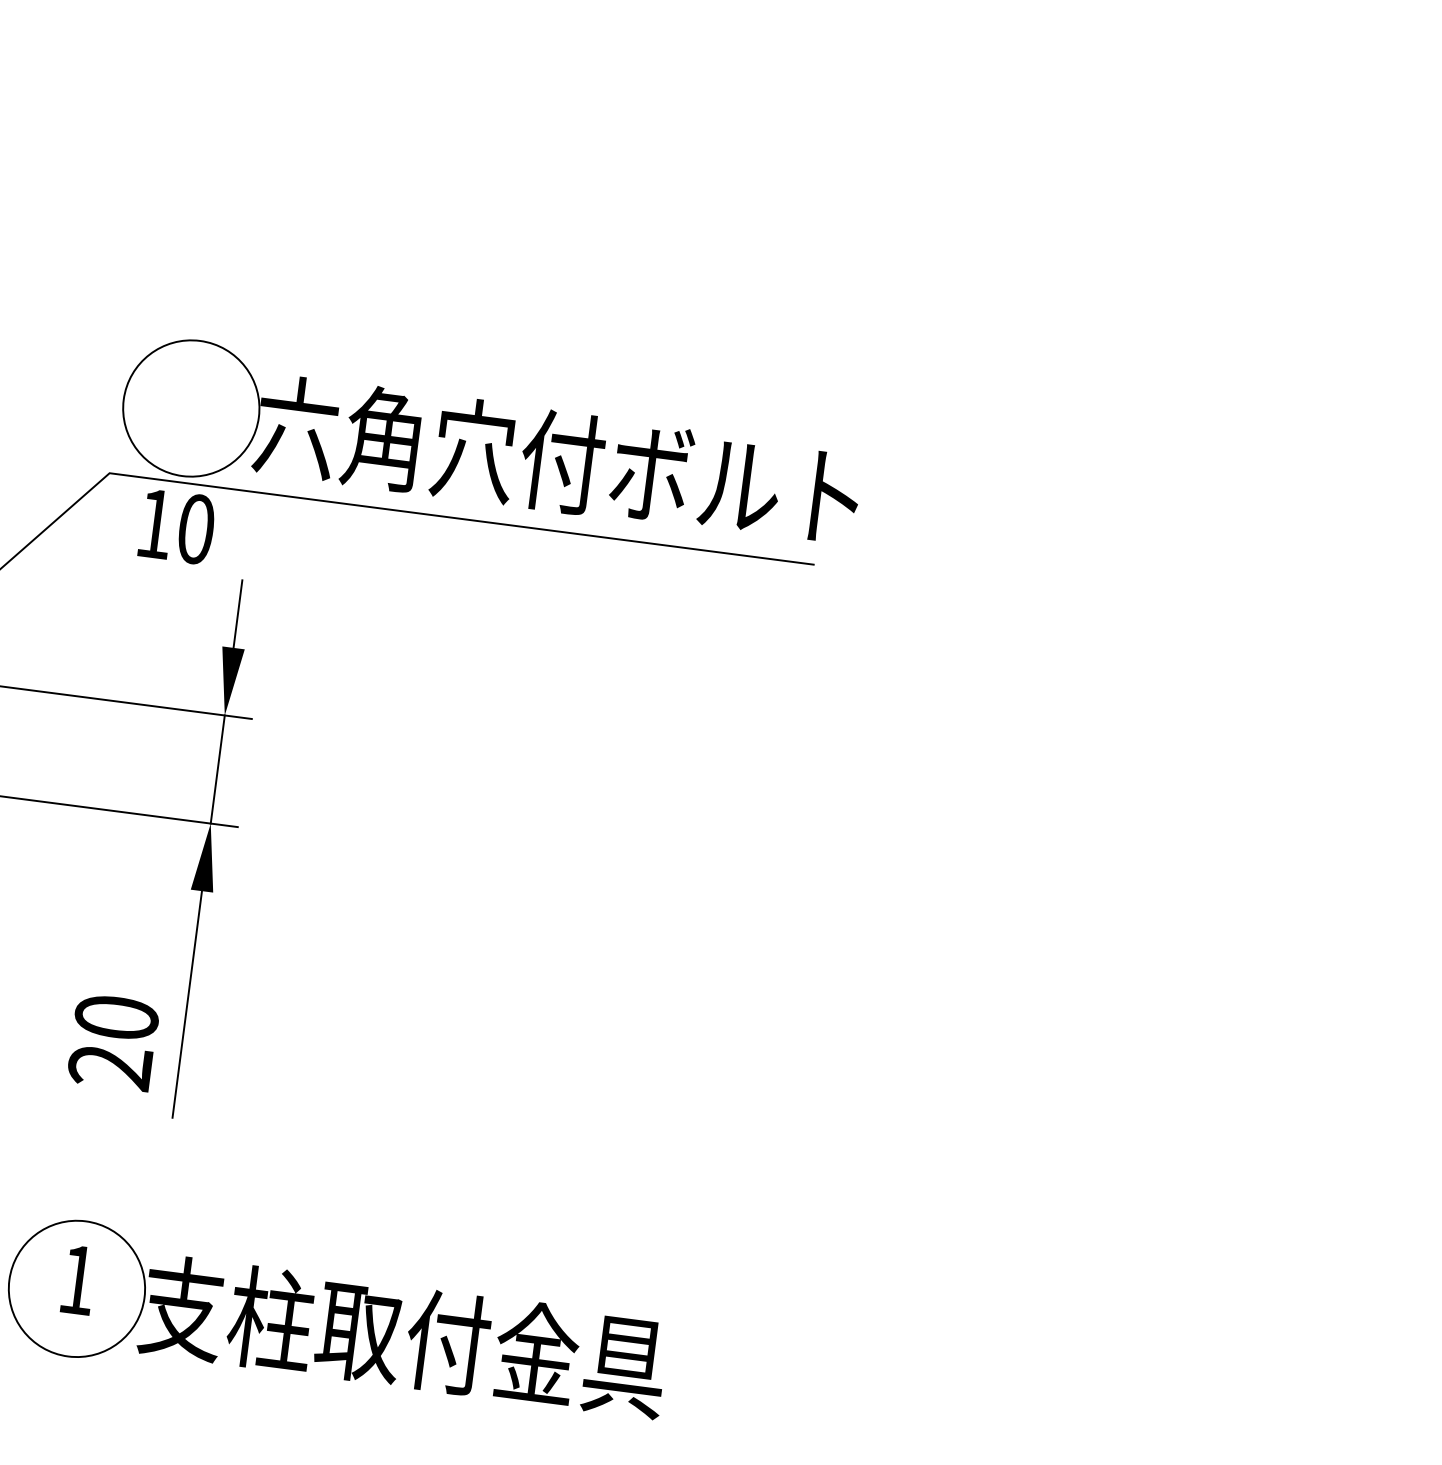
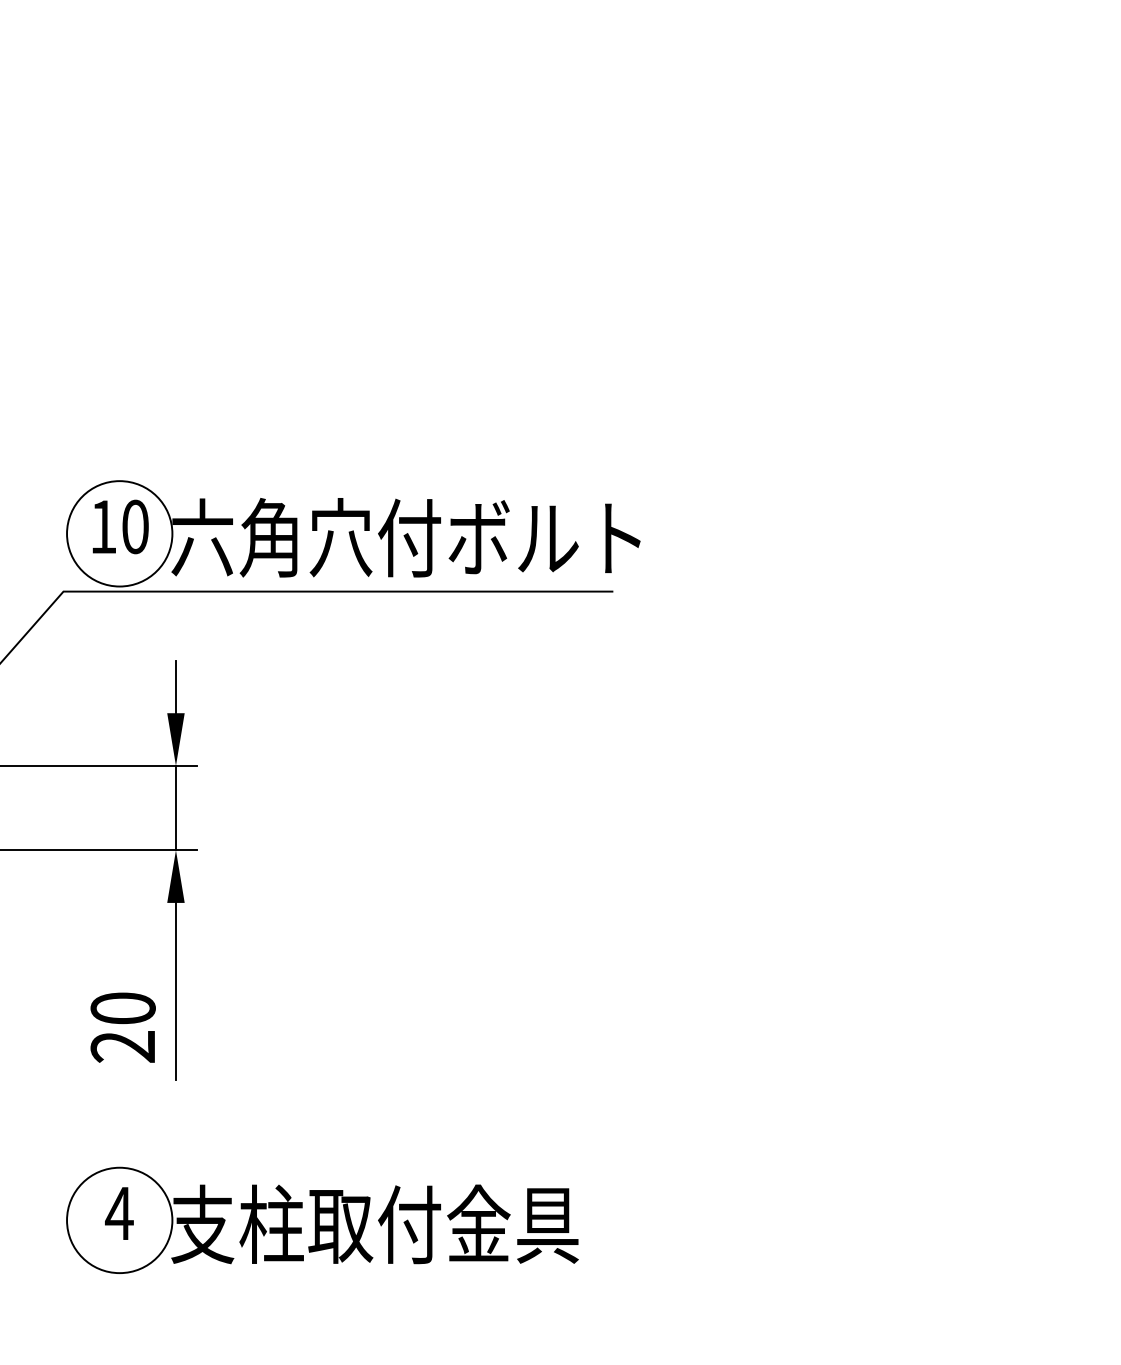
text: (177, 526) -> (120, 526), moved
text: (77, 1279) -> (119, 1213), 1 -> 4

